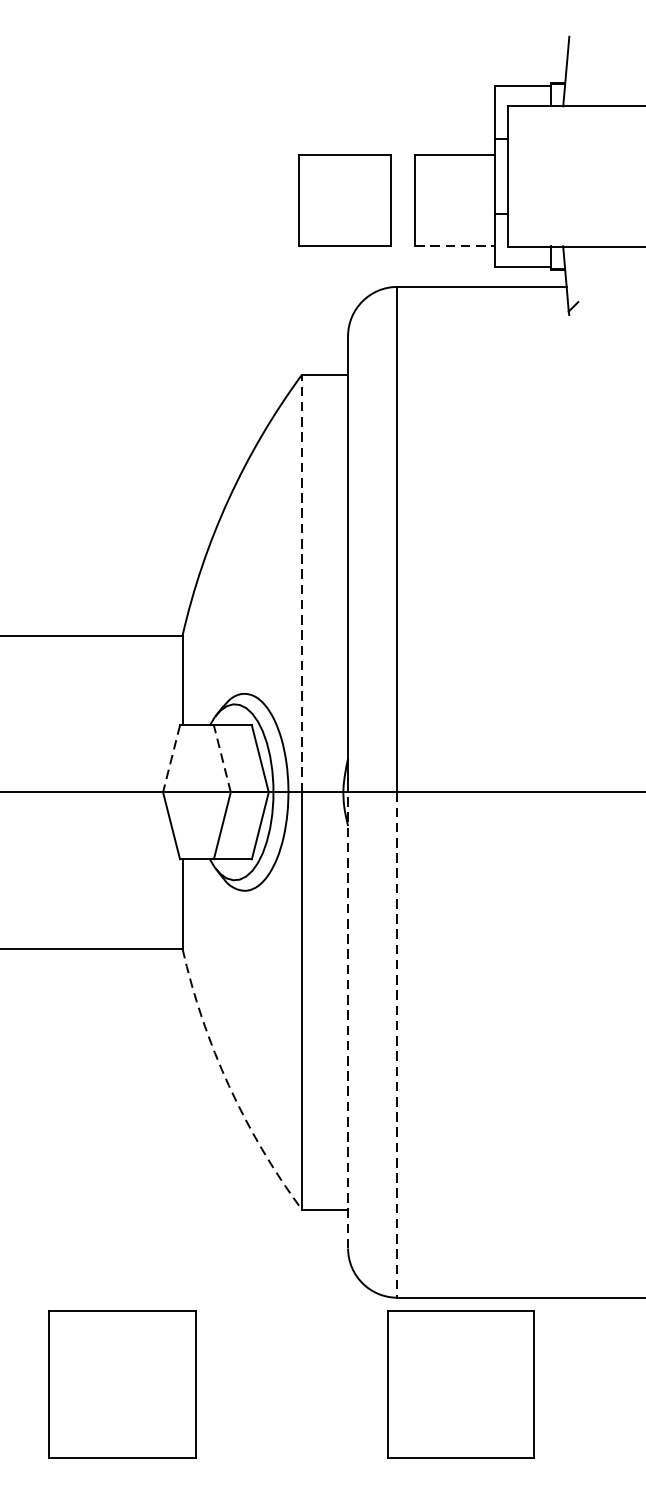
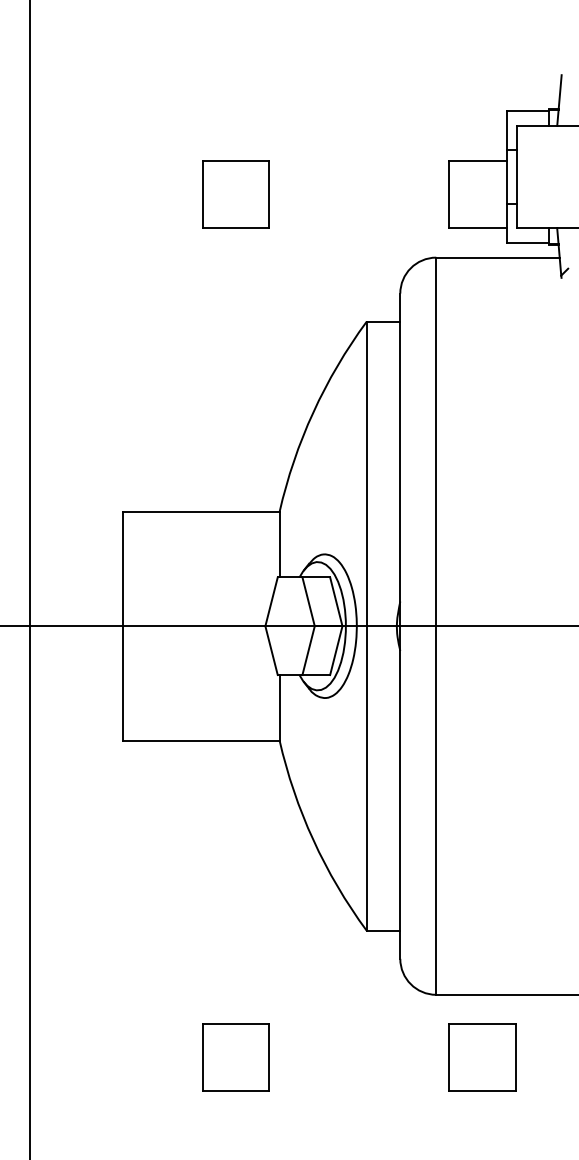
part: (344, 200) -> (235, 194), moved
line: (455, 246) -> (478, 228), dashed -> solid
line: (301, 582) -> (366, 473), dashed -> solid
line: (222, 758) -> (308, 601), dashed -> solid
line: (171, 759) -> (271, 602), dashed -> solid
line: (348, 1020) -> (400, 792), dashed -> solid
line: (397, 1046) -> (436, 811), dashed -> solid
arc: (229, 1086) -> (313, 840), dashed -> solid
part: (122, 1383) -> (235, 1057), size x0.62
part: (460, 1383) -> (482, 1057), size x0.62

